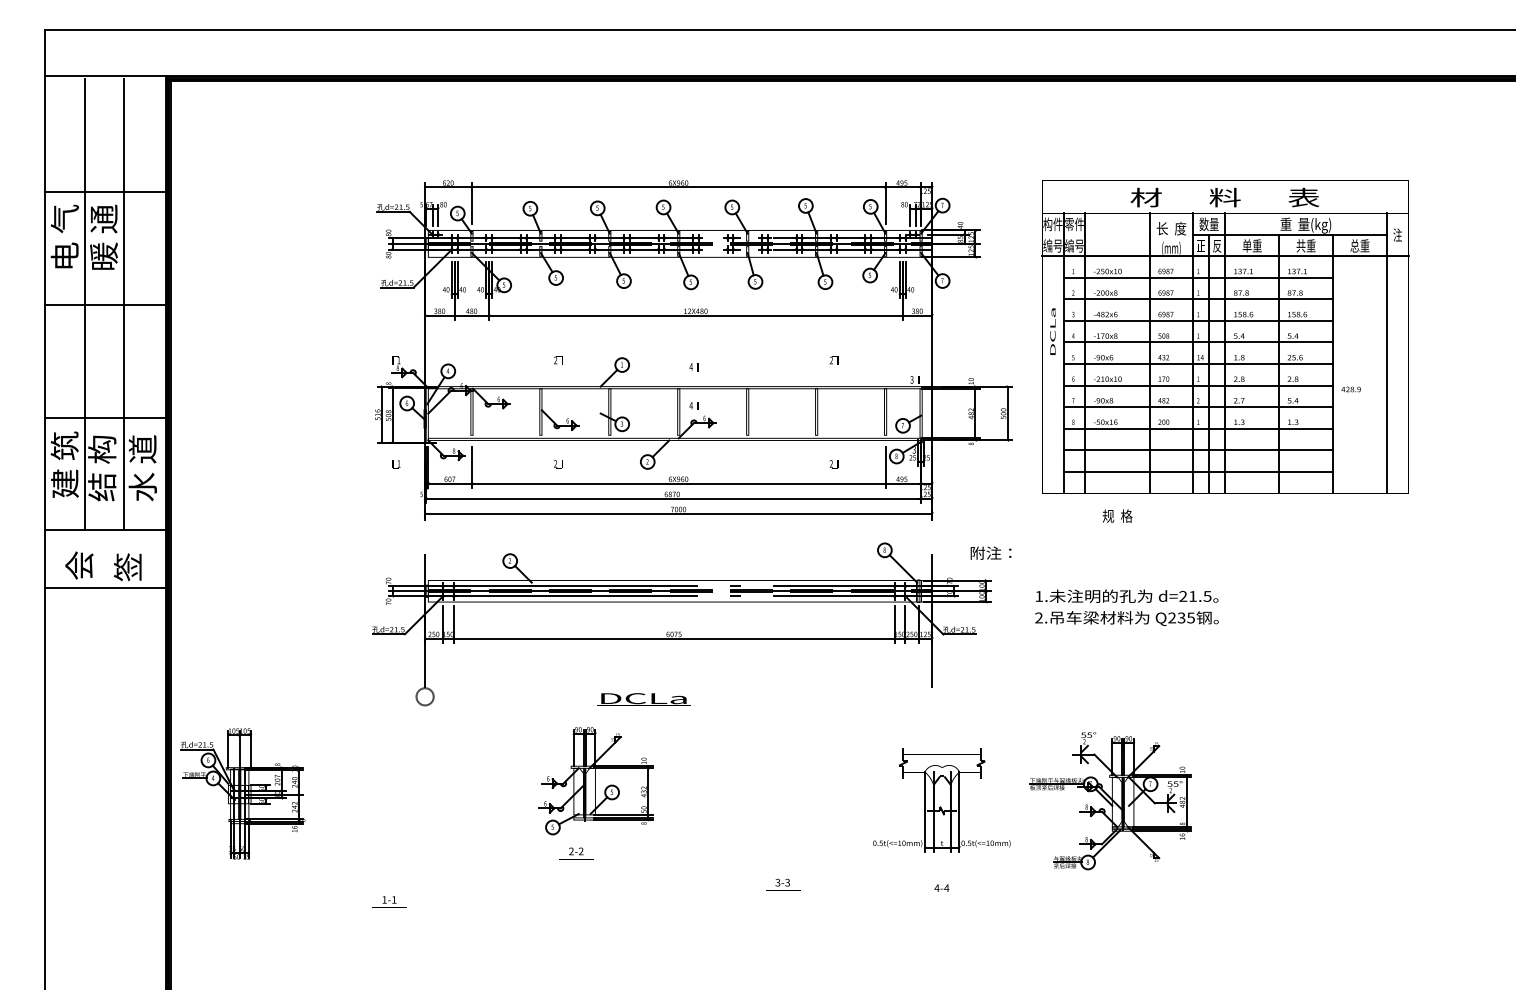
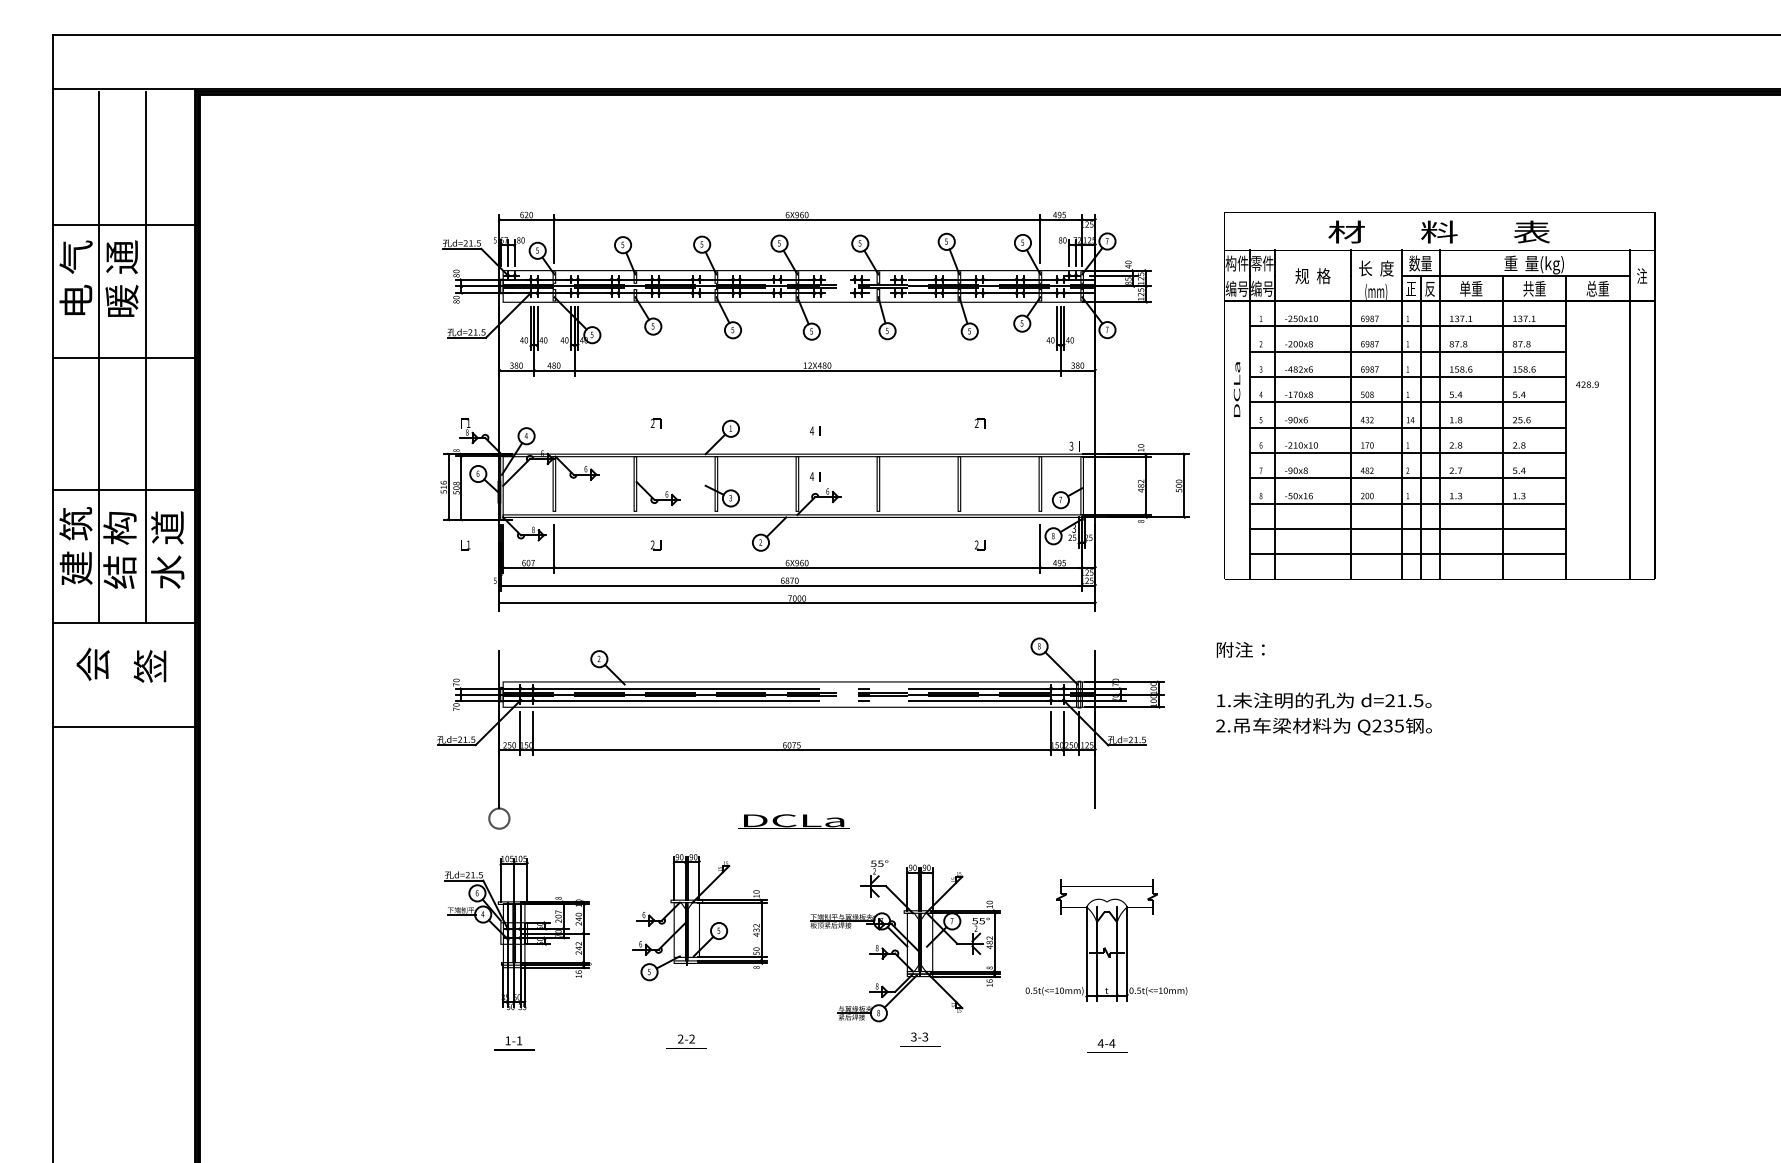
text: (1350, 389) -> (1586, 384), moved
text: (1117, 515) -> (1312, 275), moved
text: (990, 552) -> (1240, 649), moved
line: (106, 587) -> (124, 726), moved
text: (643, 699) -> (793, 821), moved
part: (242, 793) -> (517, 932), moved
part: (1110, 801) -> (905, 941), moved
text: (576, 853) -> (686, 1041), moved
text: (389, 901) -> (513, 1042), moved

